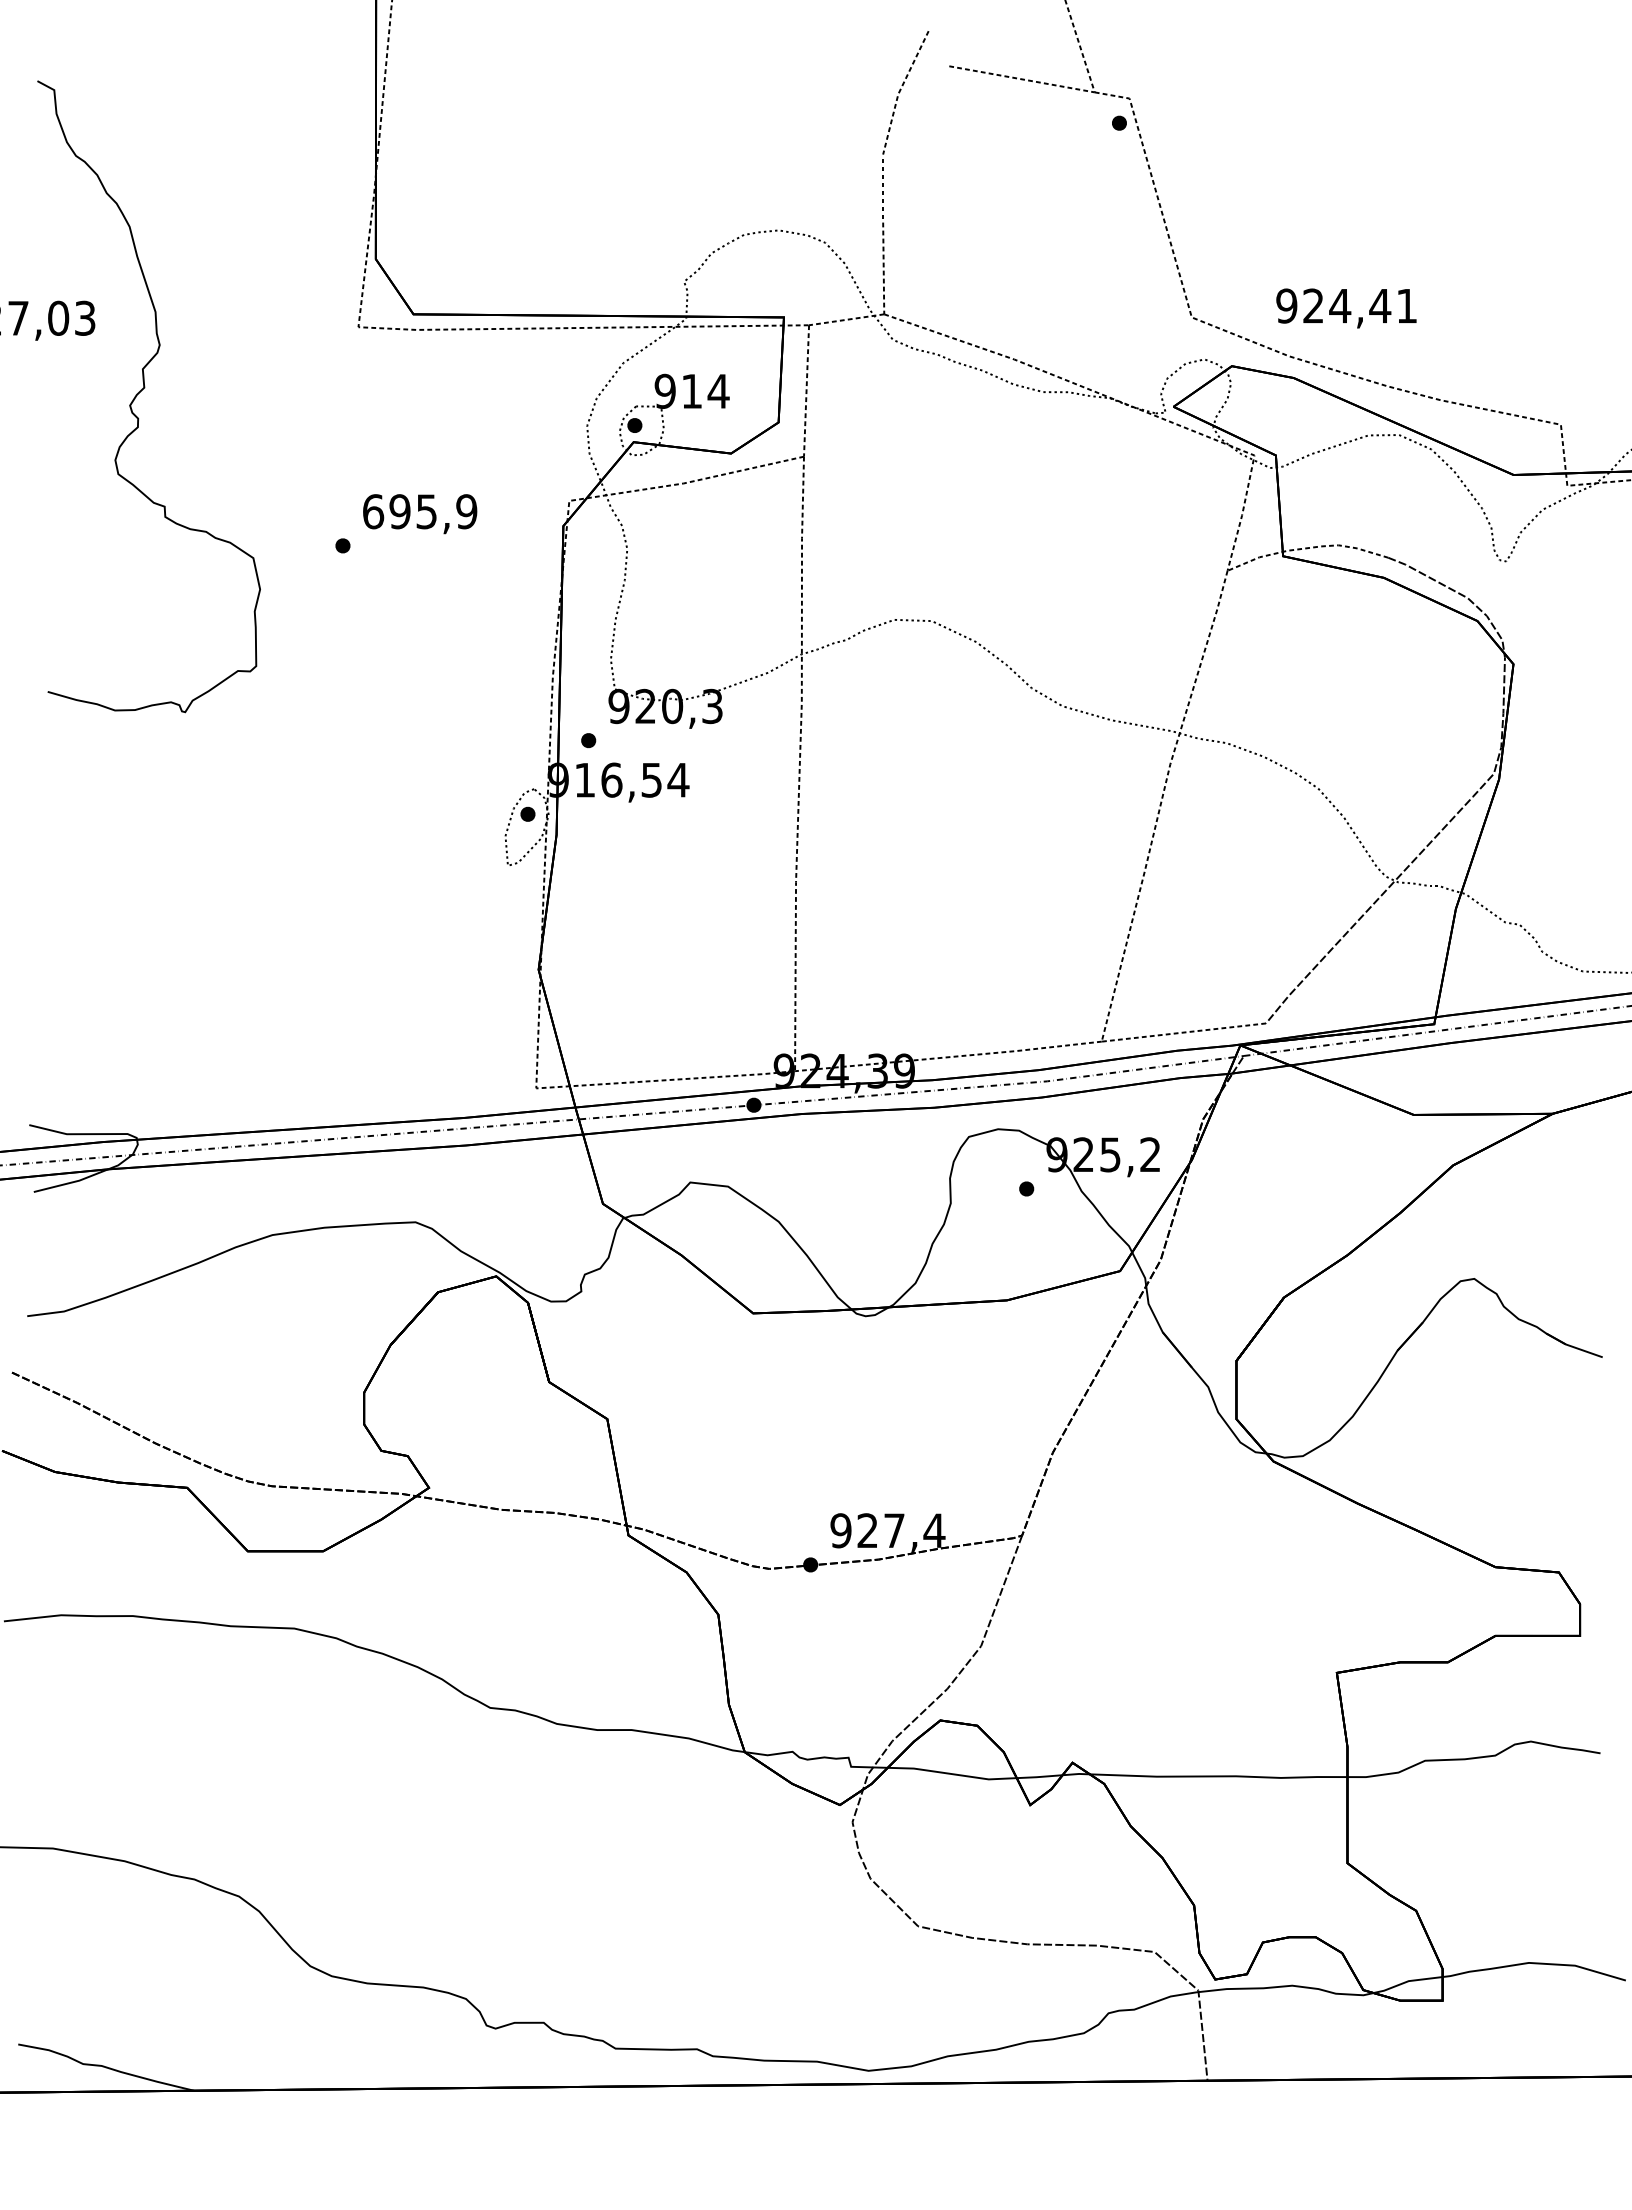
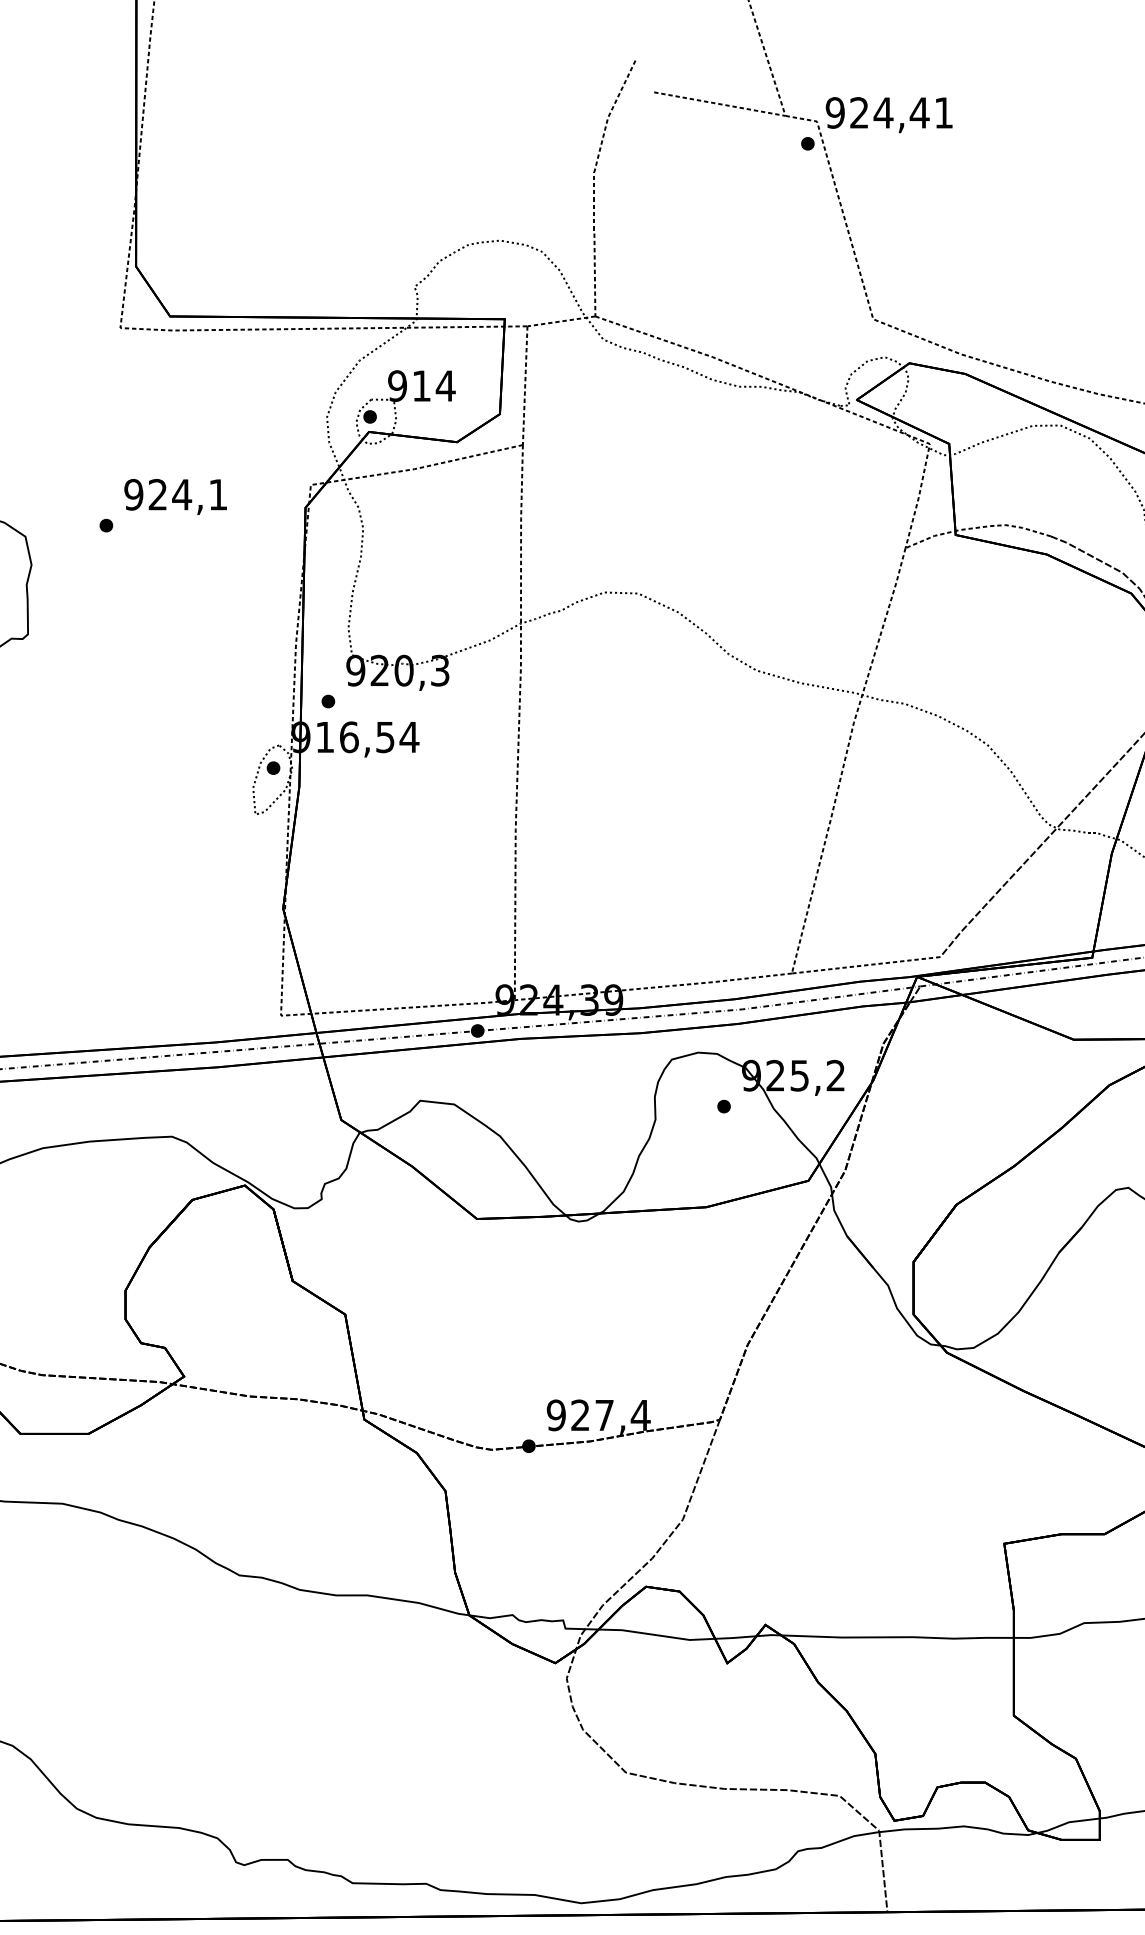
text: (1346, 308) -> (889, 115), moved
text: (419, 511) -> (175, 494), 695,9 -> 924,1

